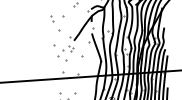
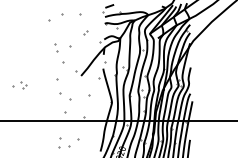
part: (68, 49) -> (19, 85), moved

